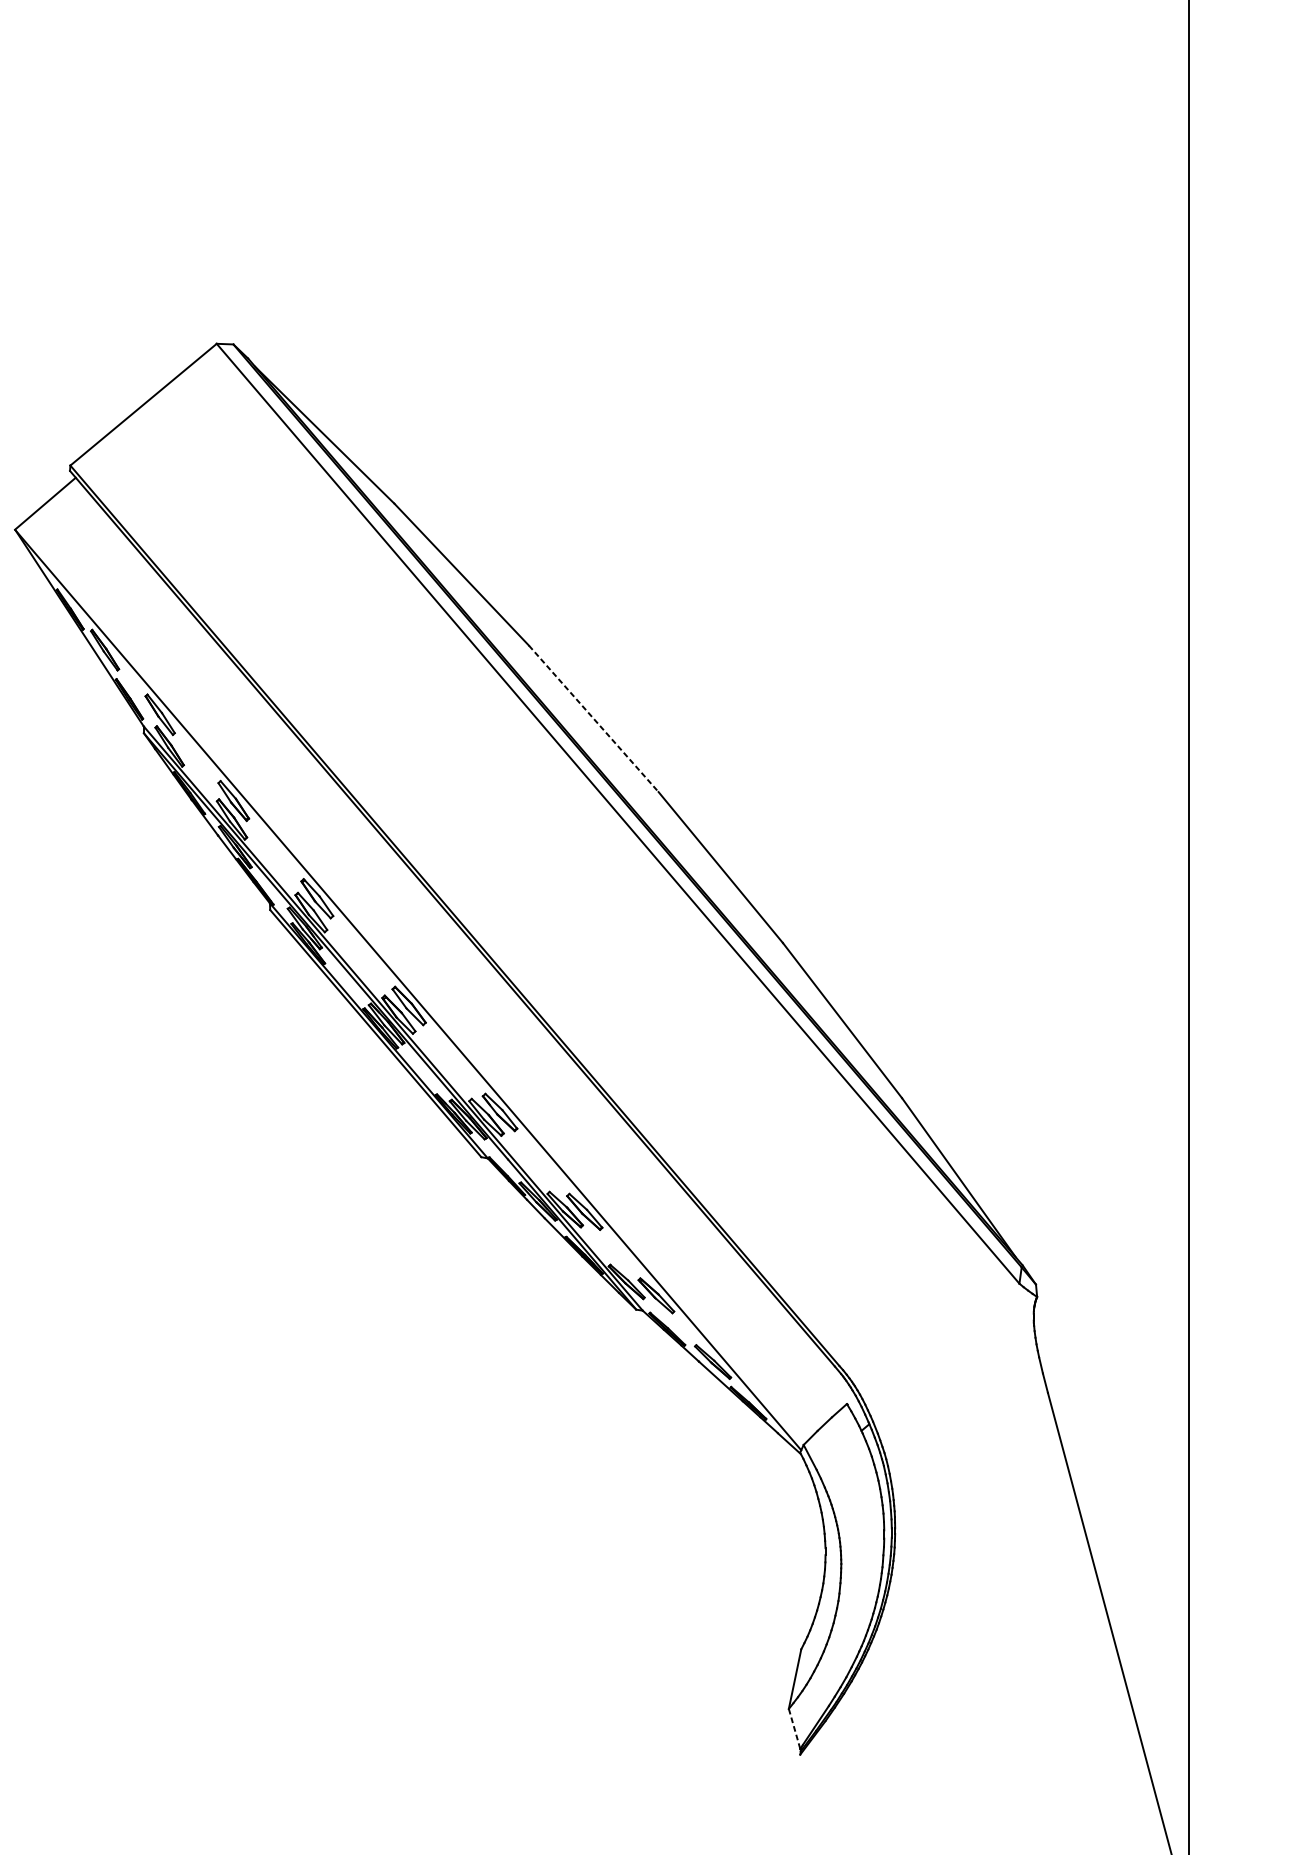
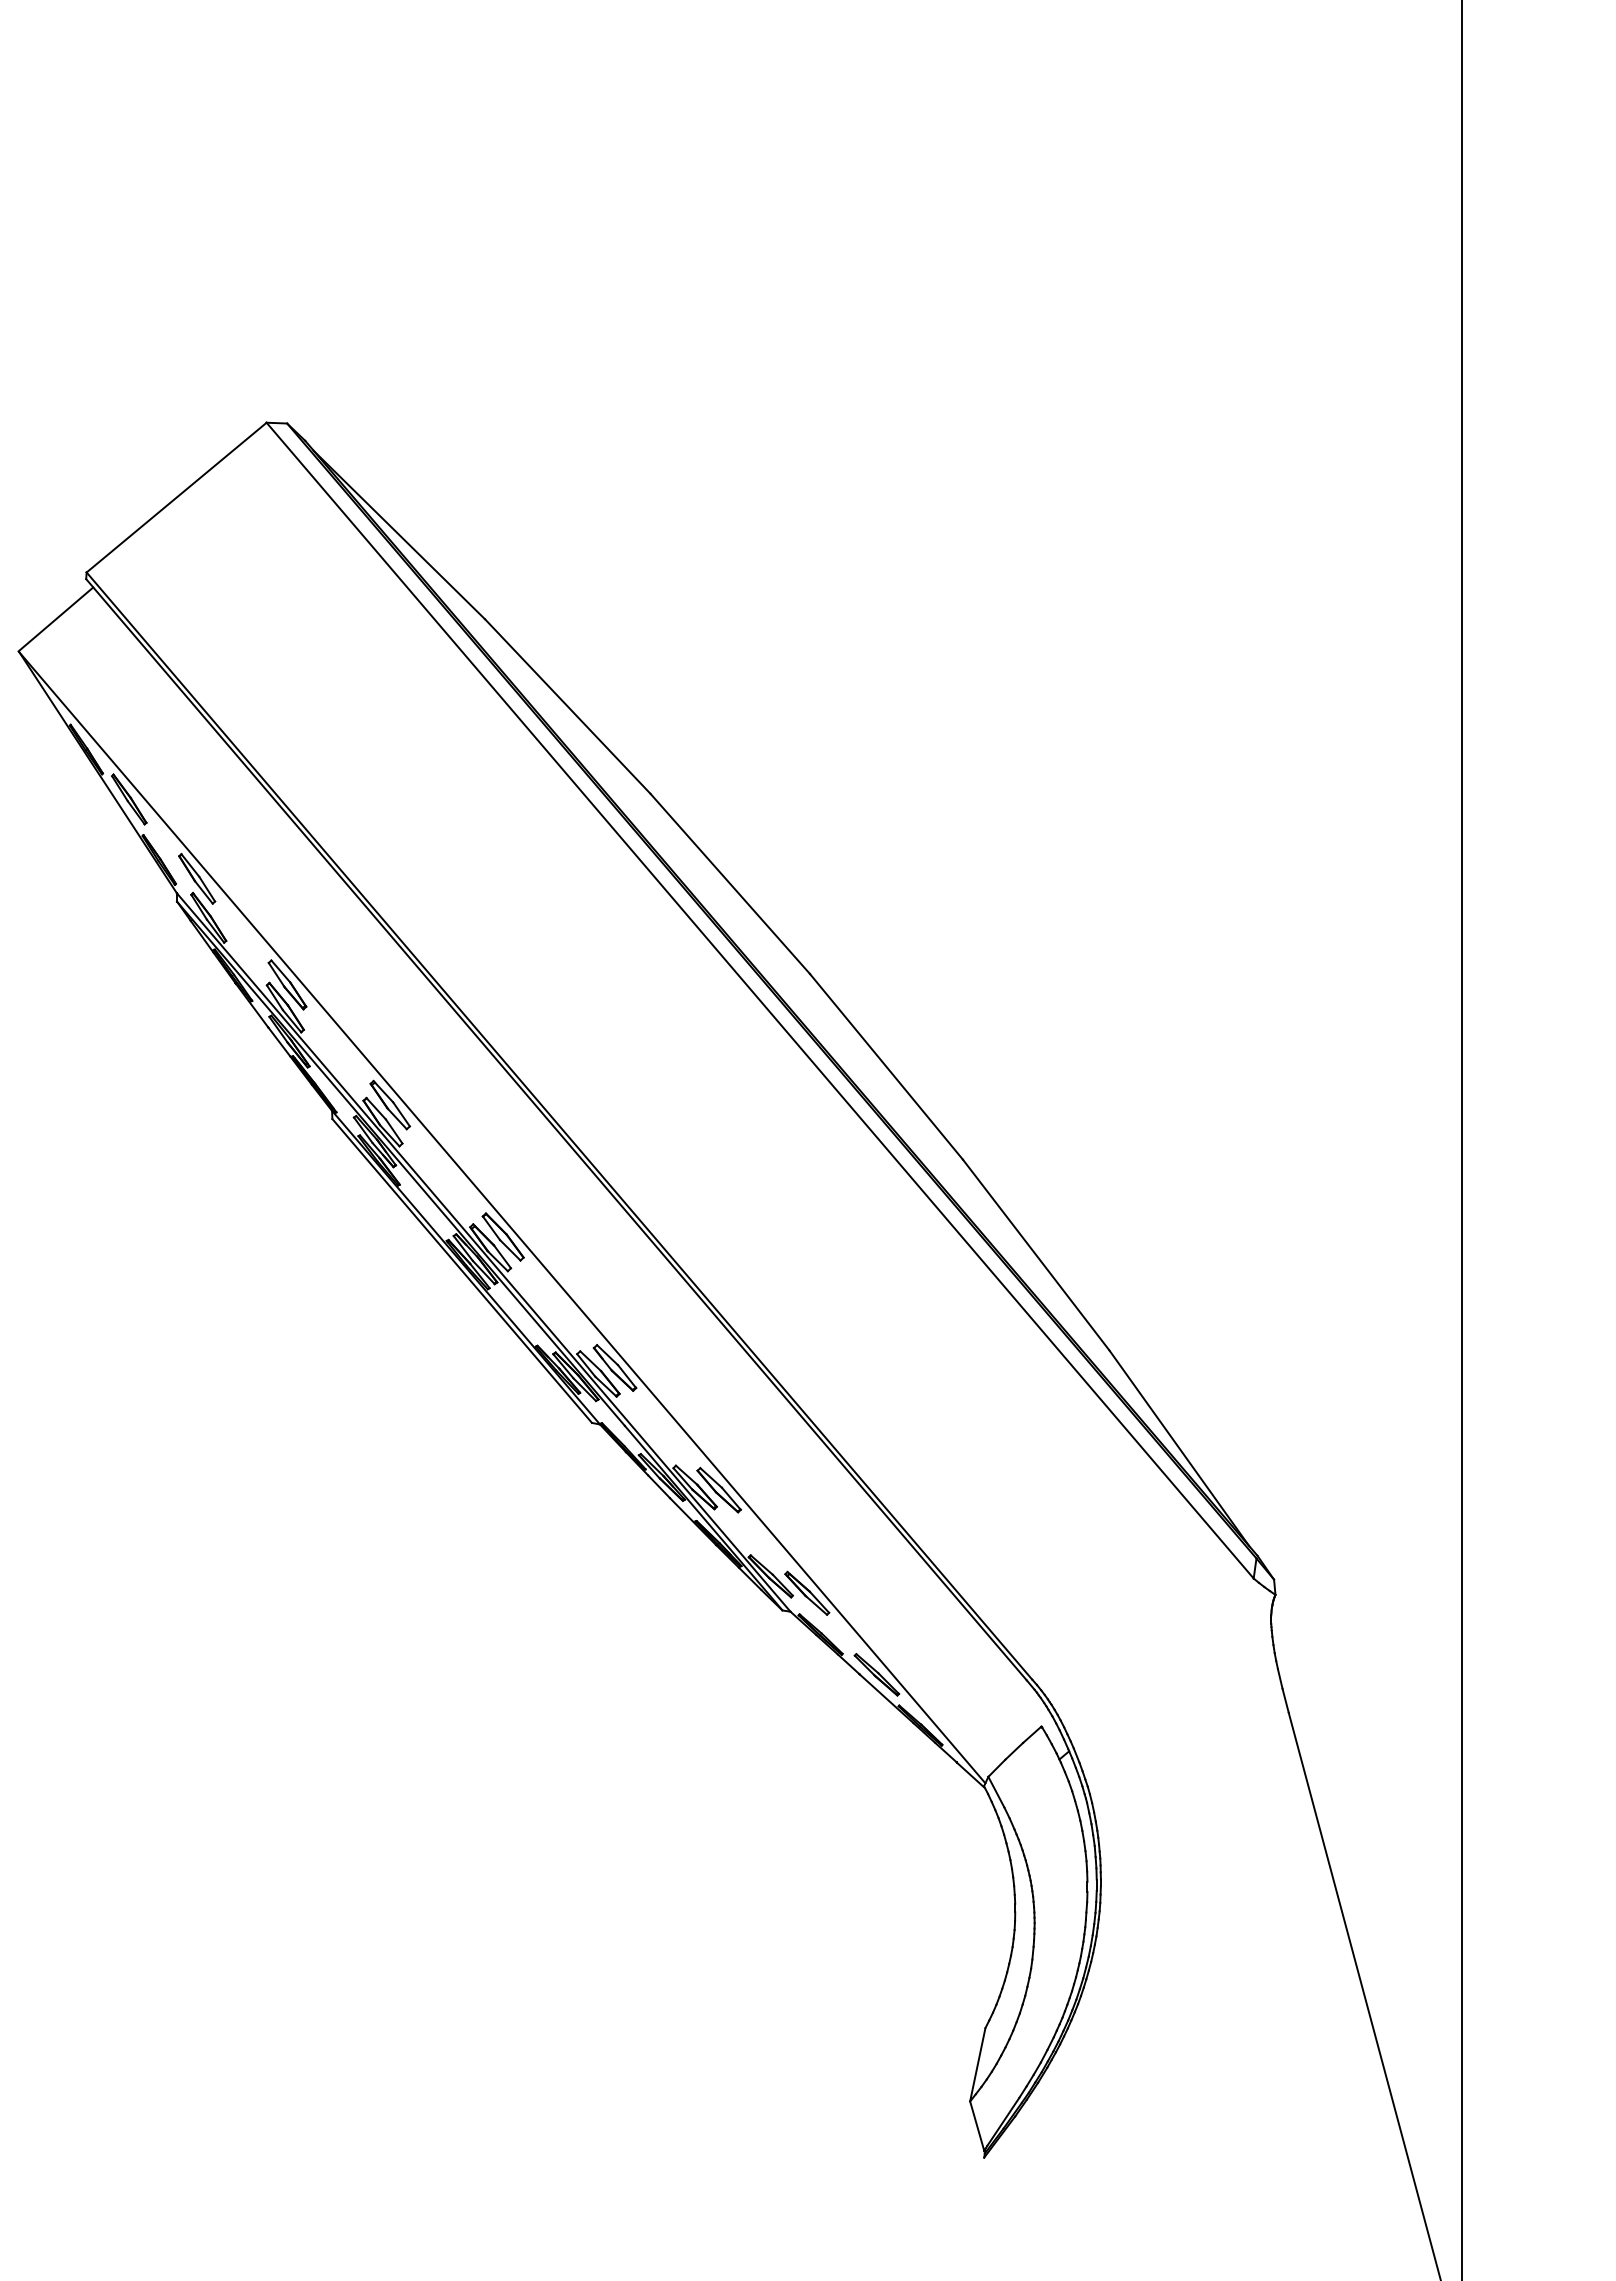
line: (593, 719) -> (730, 884), dashed -> solid
line: (794, 1729) -> (977, 2126), dashed -> solid

